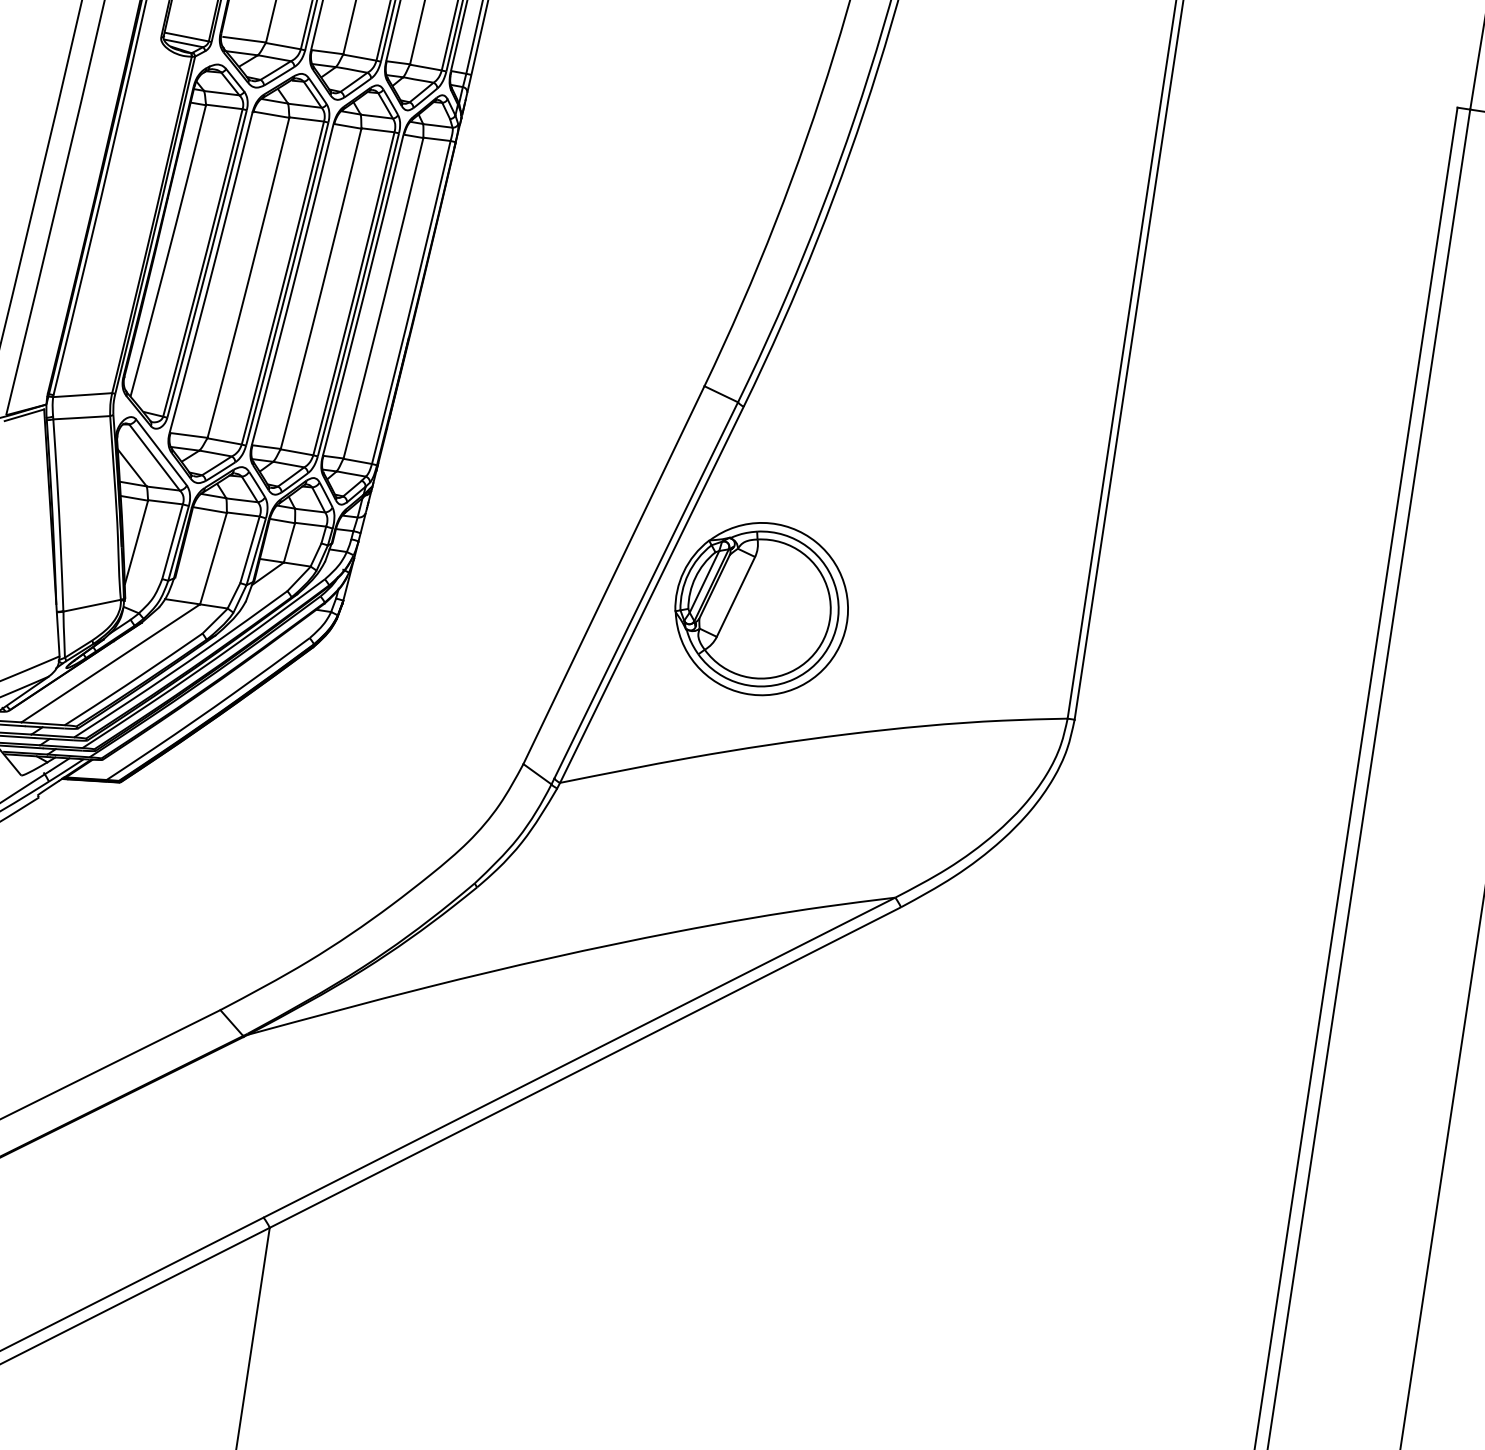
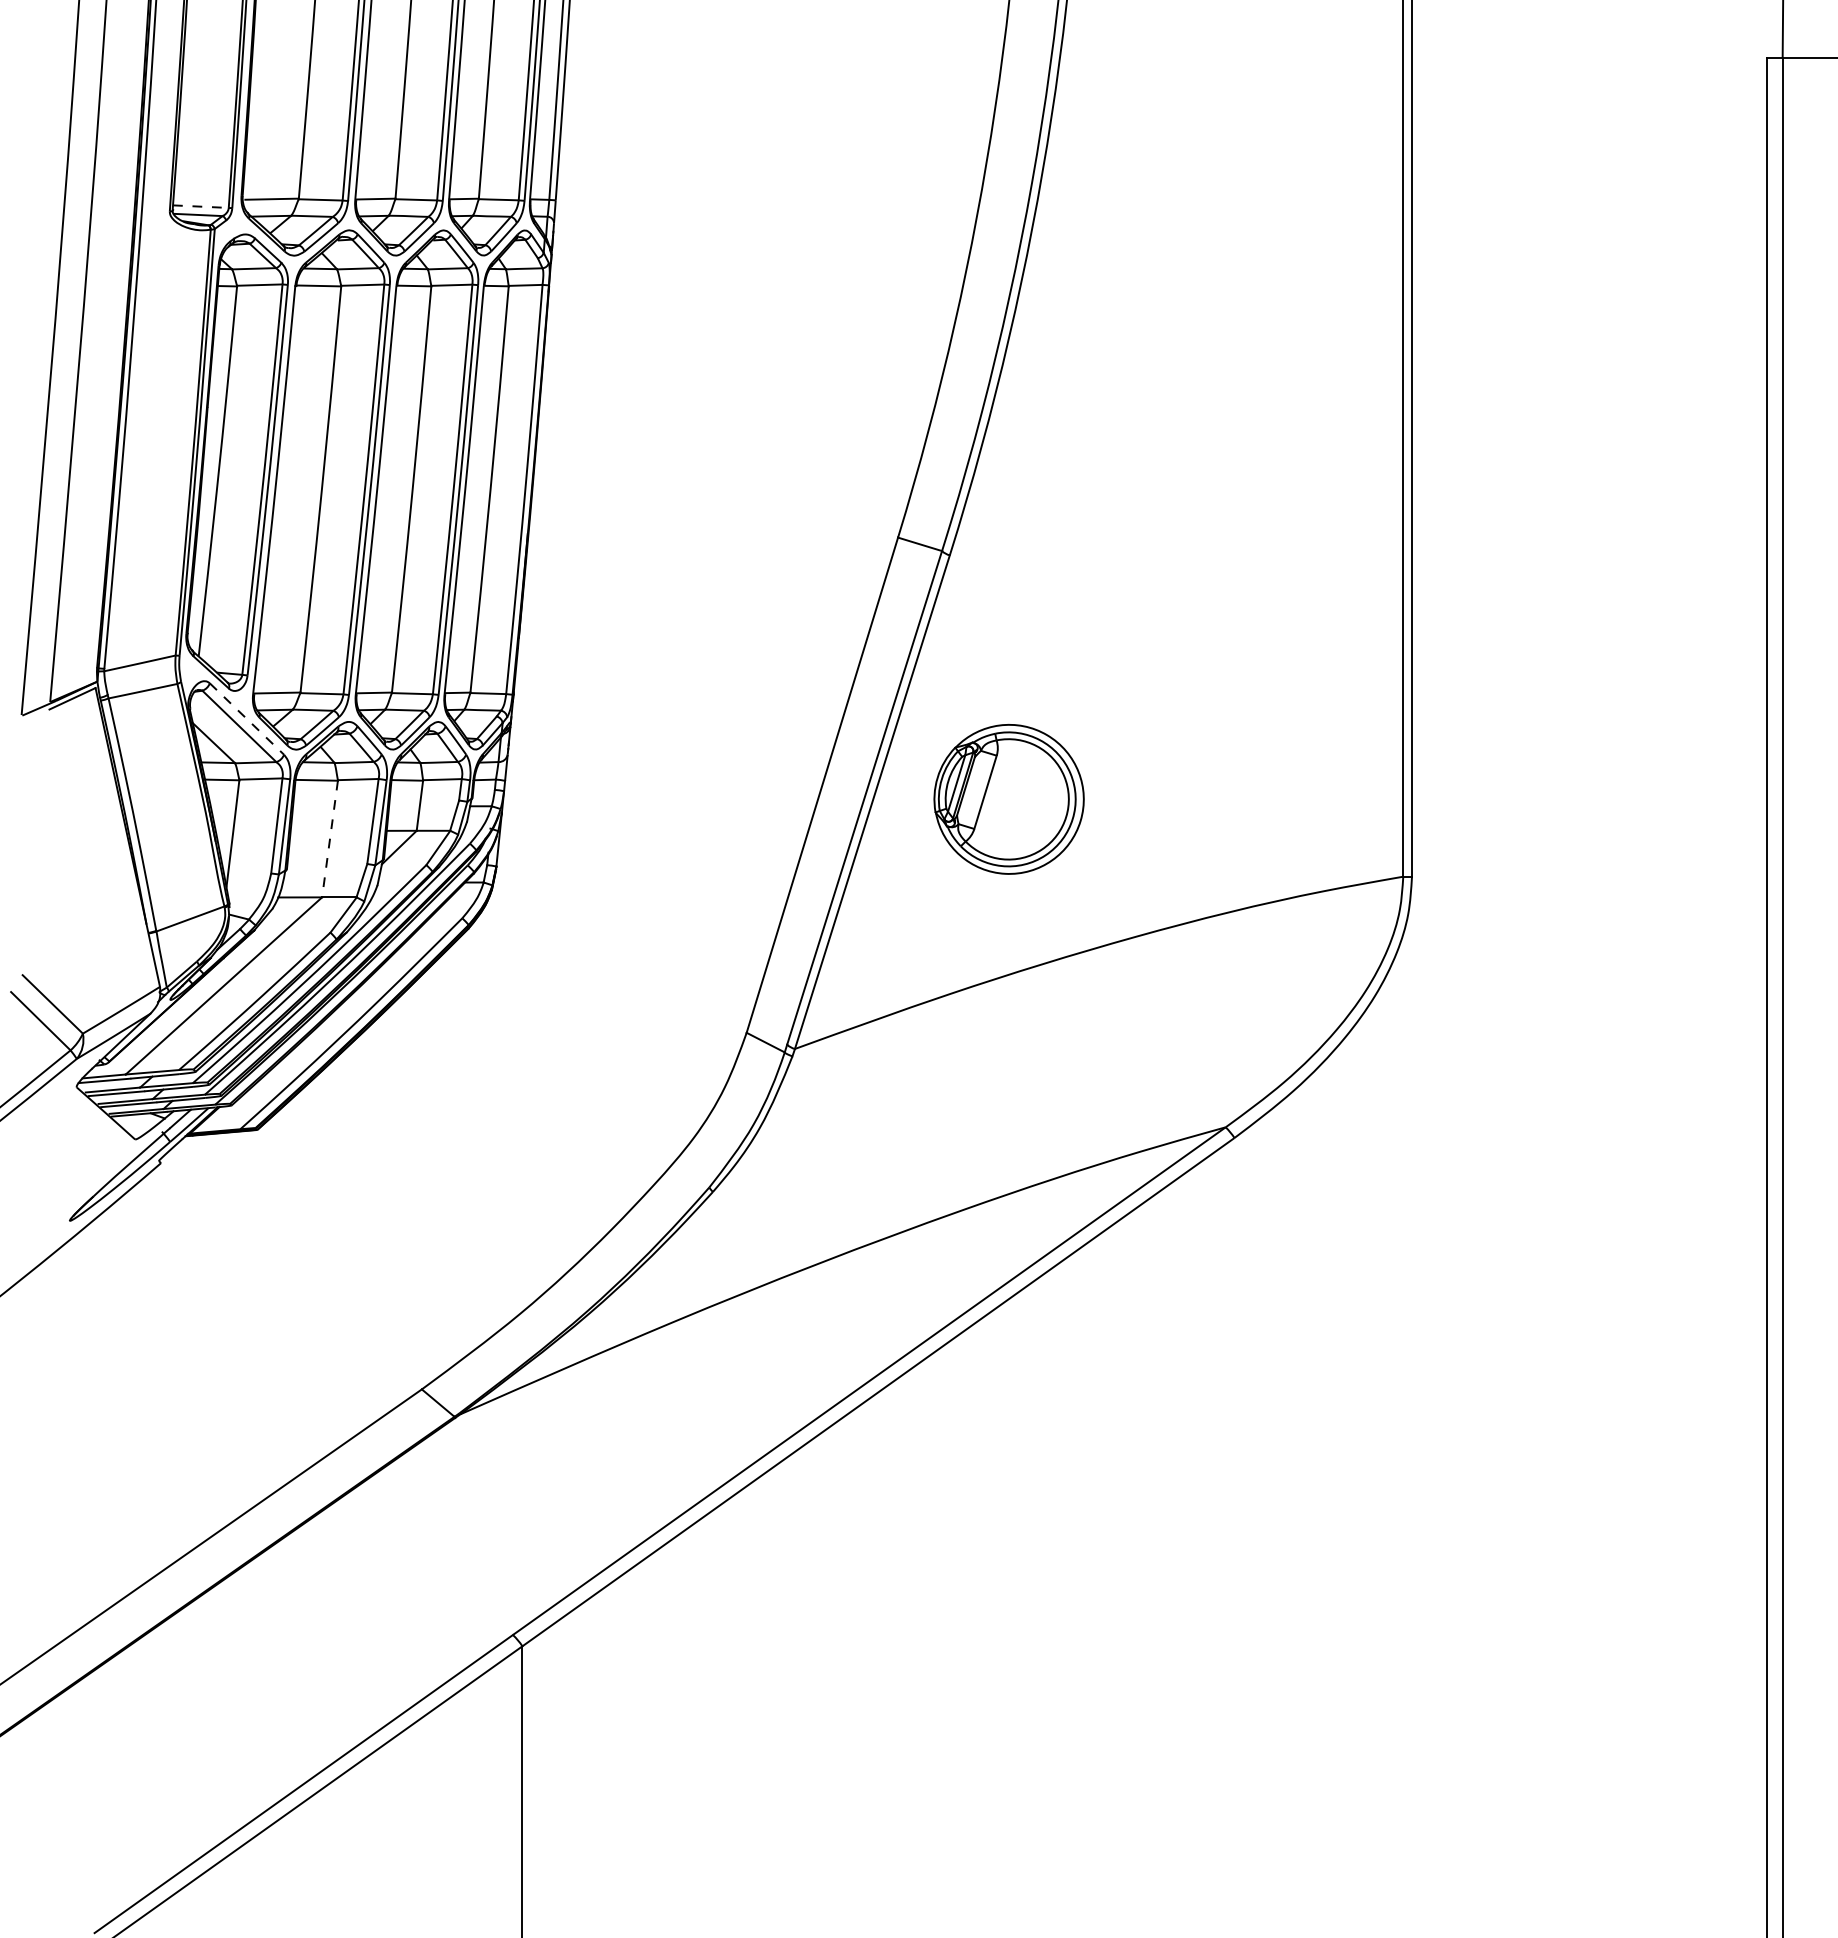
line: (185, 36) -> (199, 206), solid -> dashed
line: (161, 453) -> (247, 719), solid -> dashed
line: (213, 559) -> (330, 839), solid -> dashed
part: (761, 609) -> (1008, 799), size x0.7

